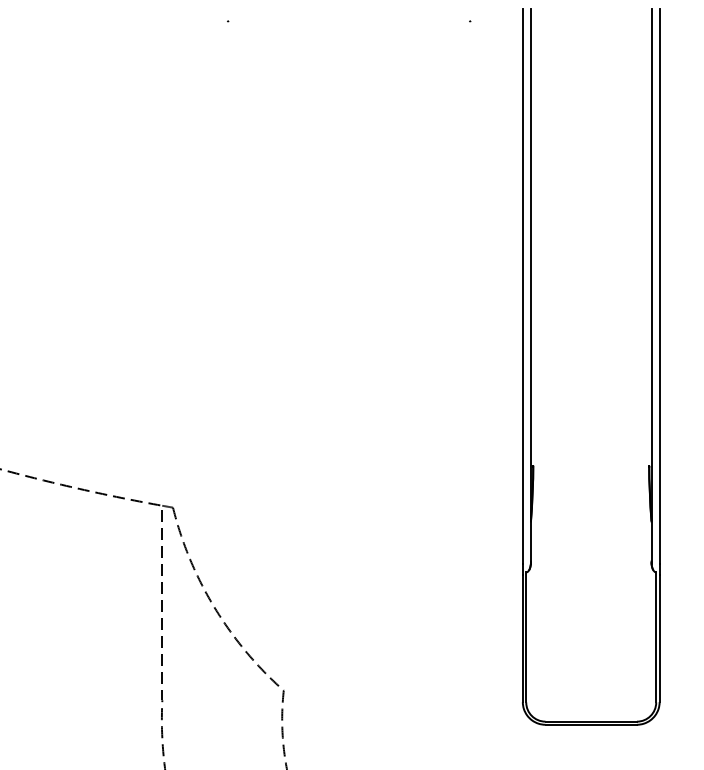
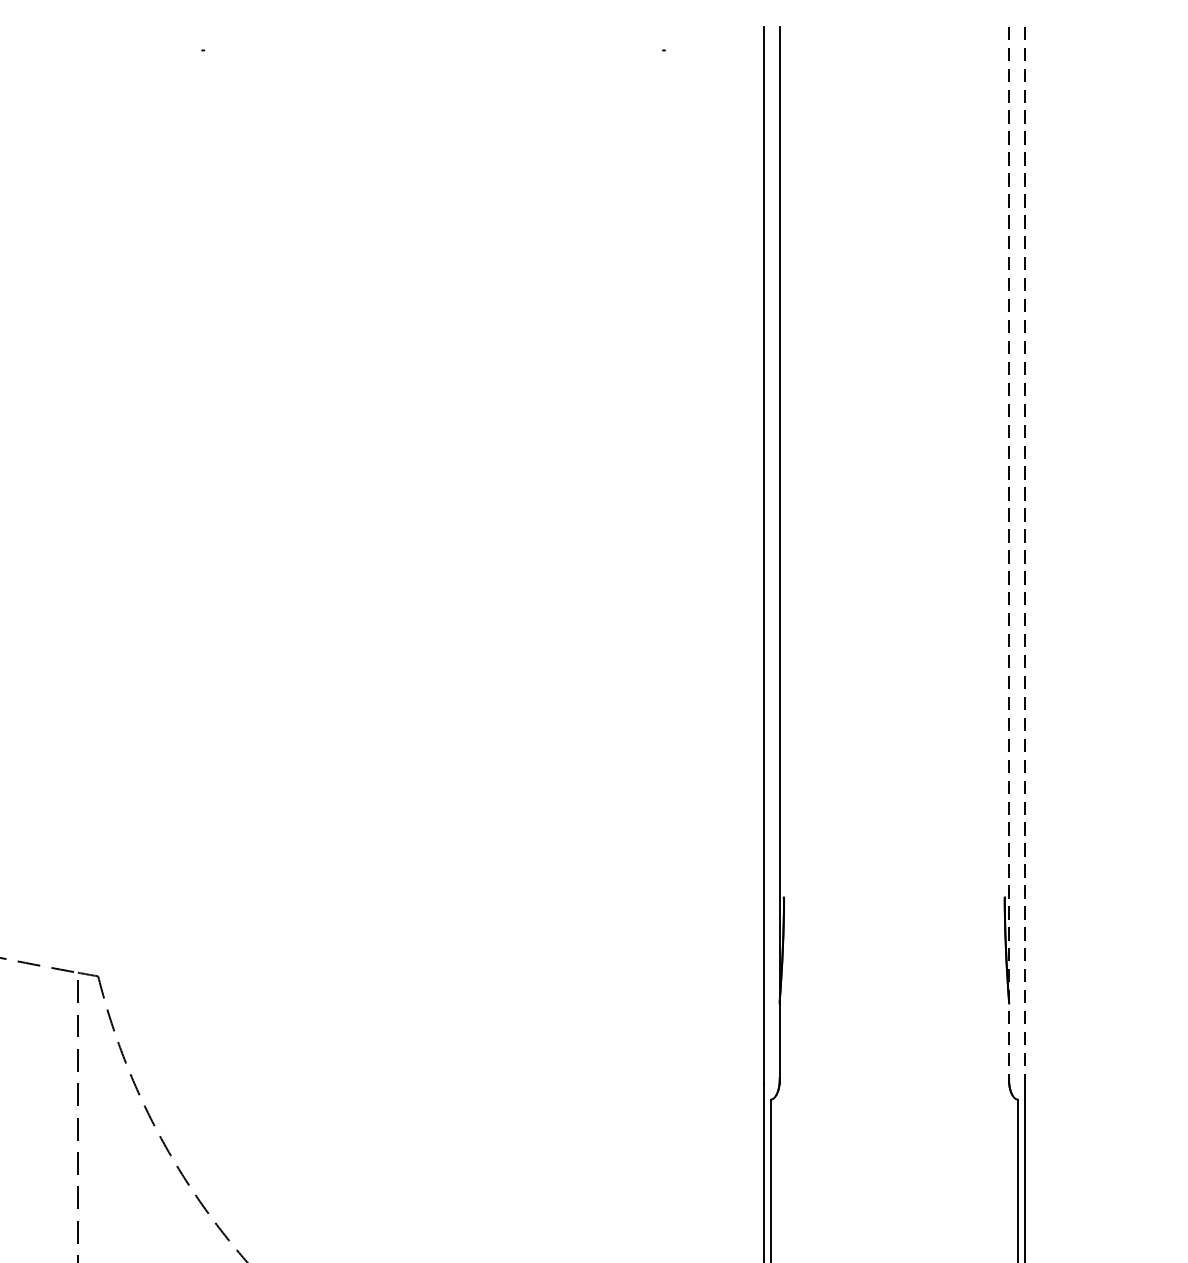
line: (651, 286) -> (1009, 555), solid -> dashed
line: (659, 286) -> (1024, 555), solid -> dashed

